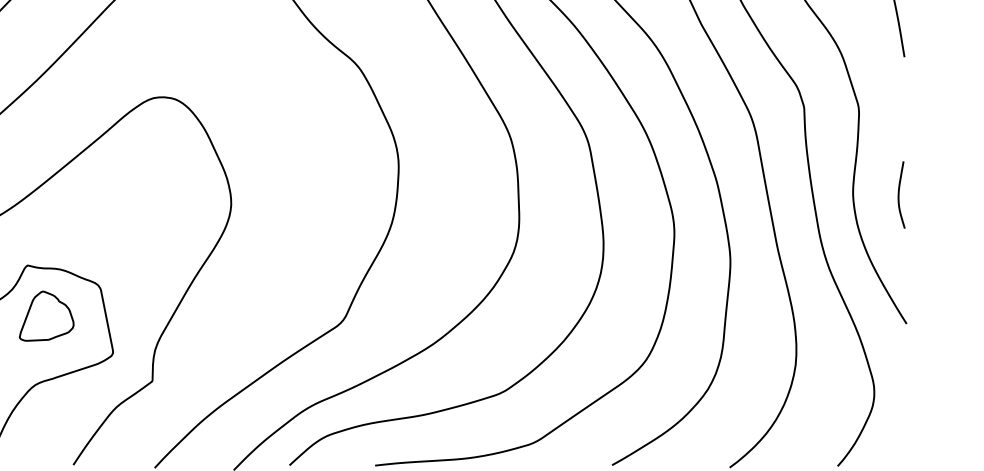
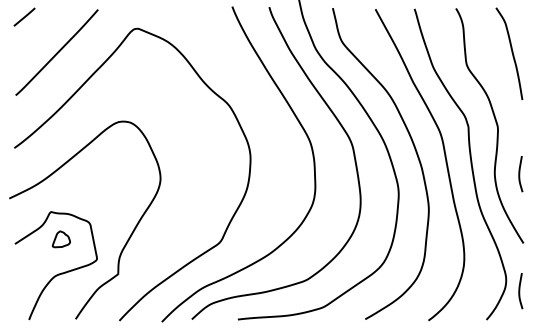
part: (46, 316) -> (61, 239), size x0.6
curve: (900, 413) -> (520, 291), added

